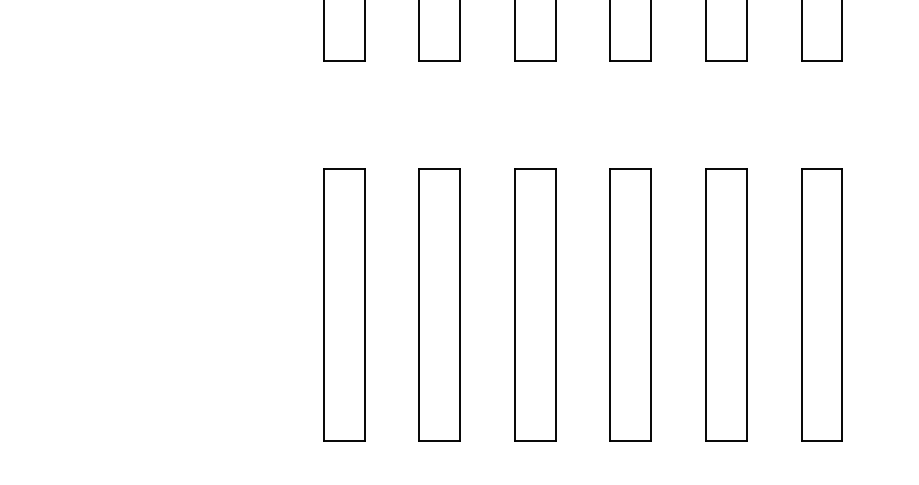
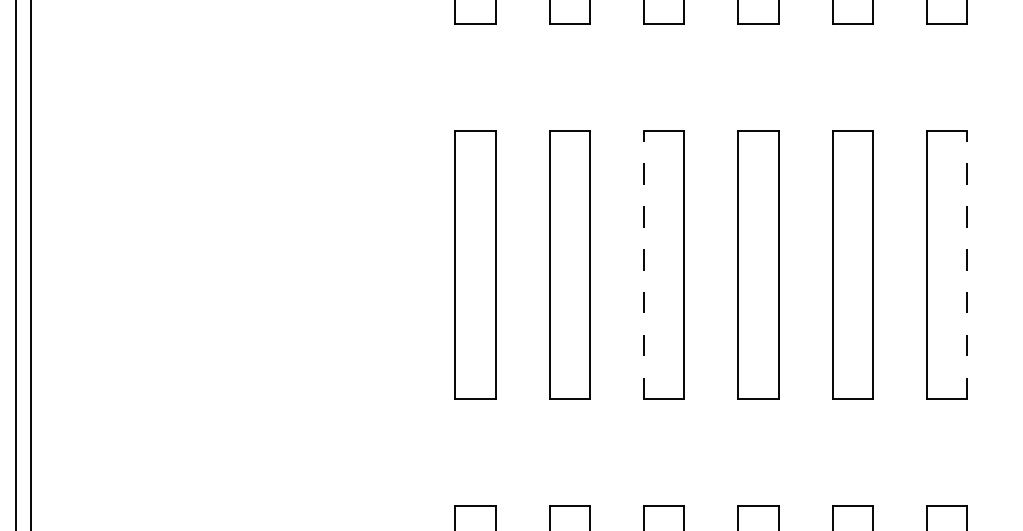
line: (515, 304) -> (644, 264), solid -> dashed
line: (842, 304) -> (967, 264), solid -> dashed

